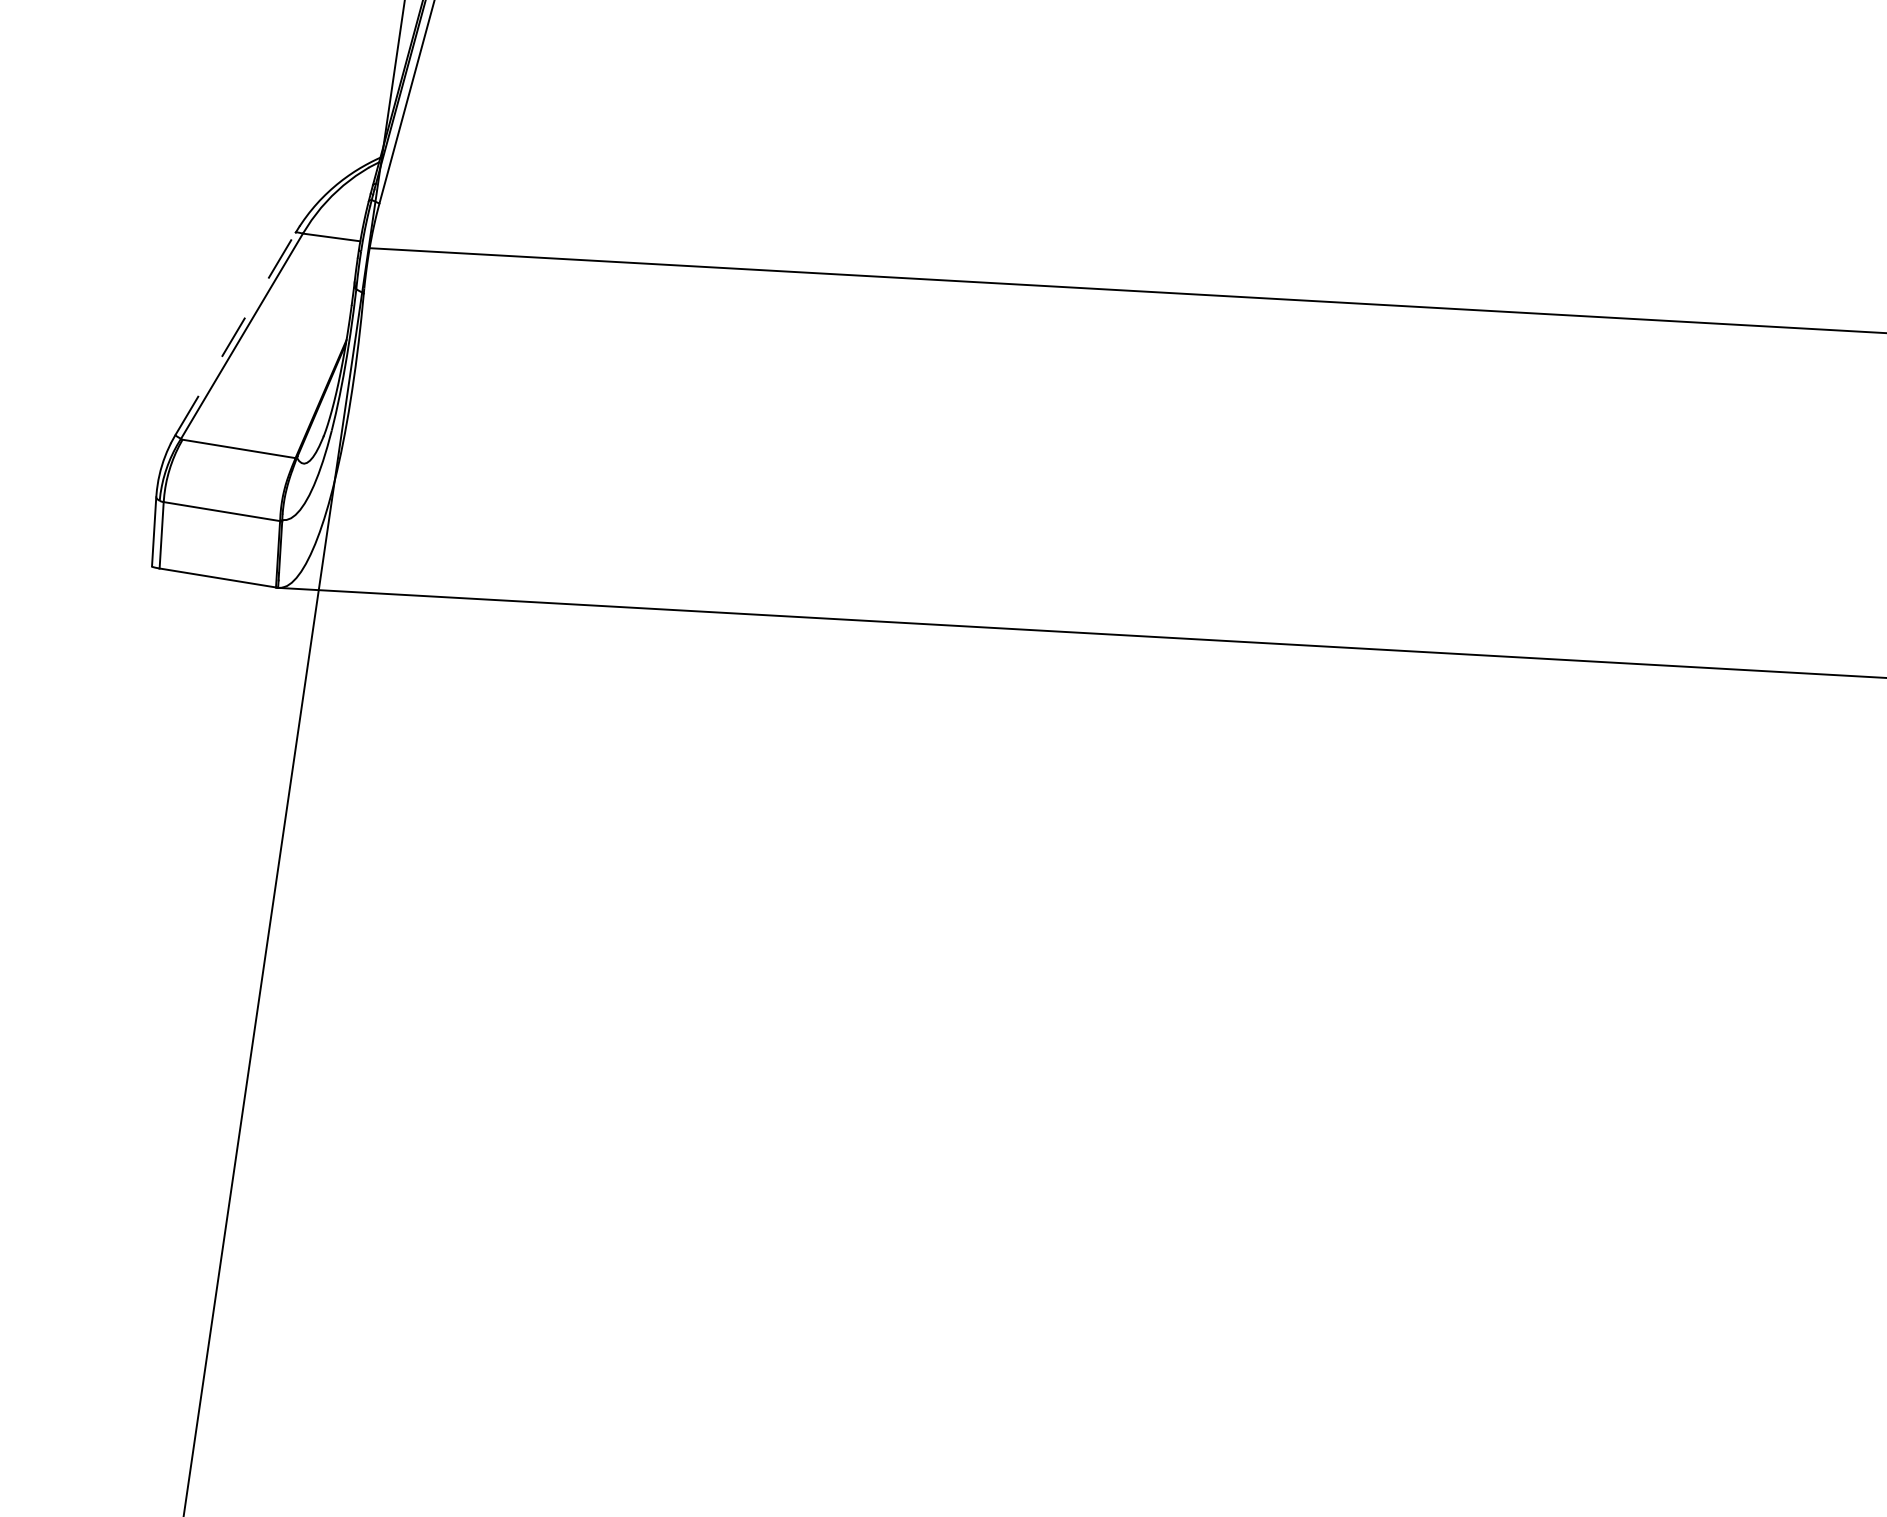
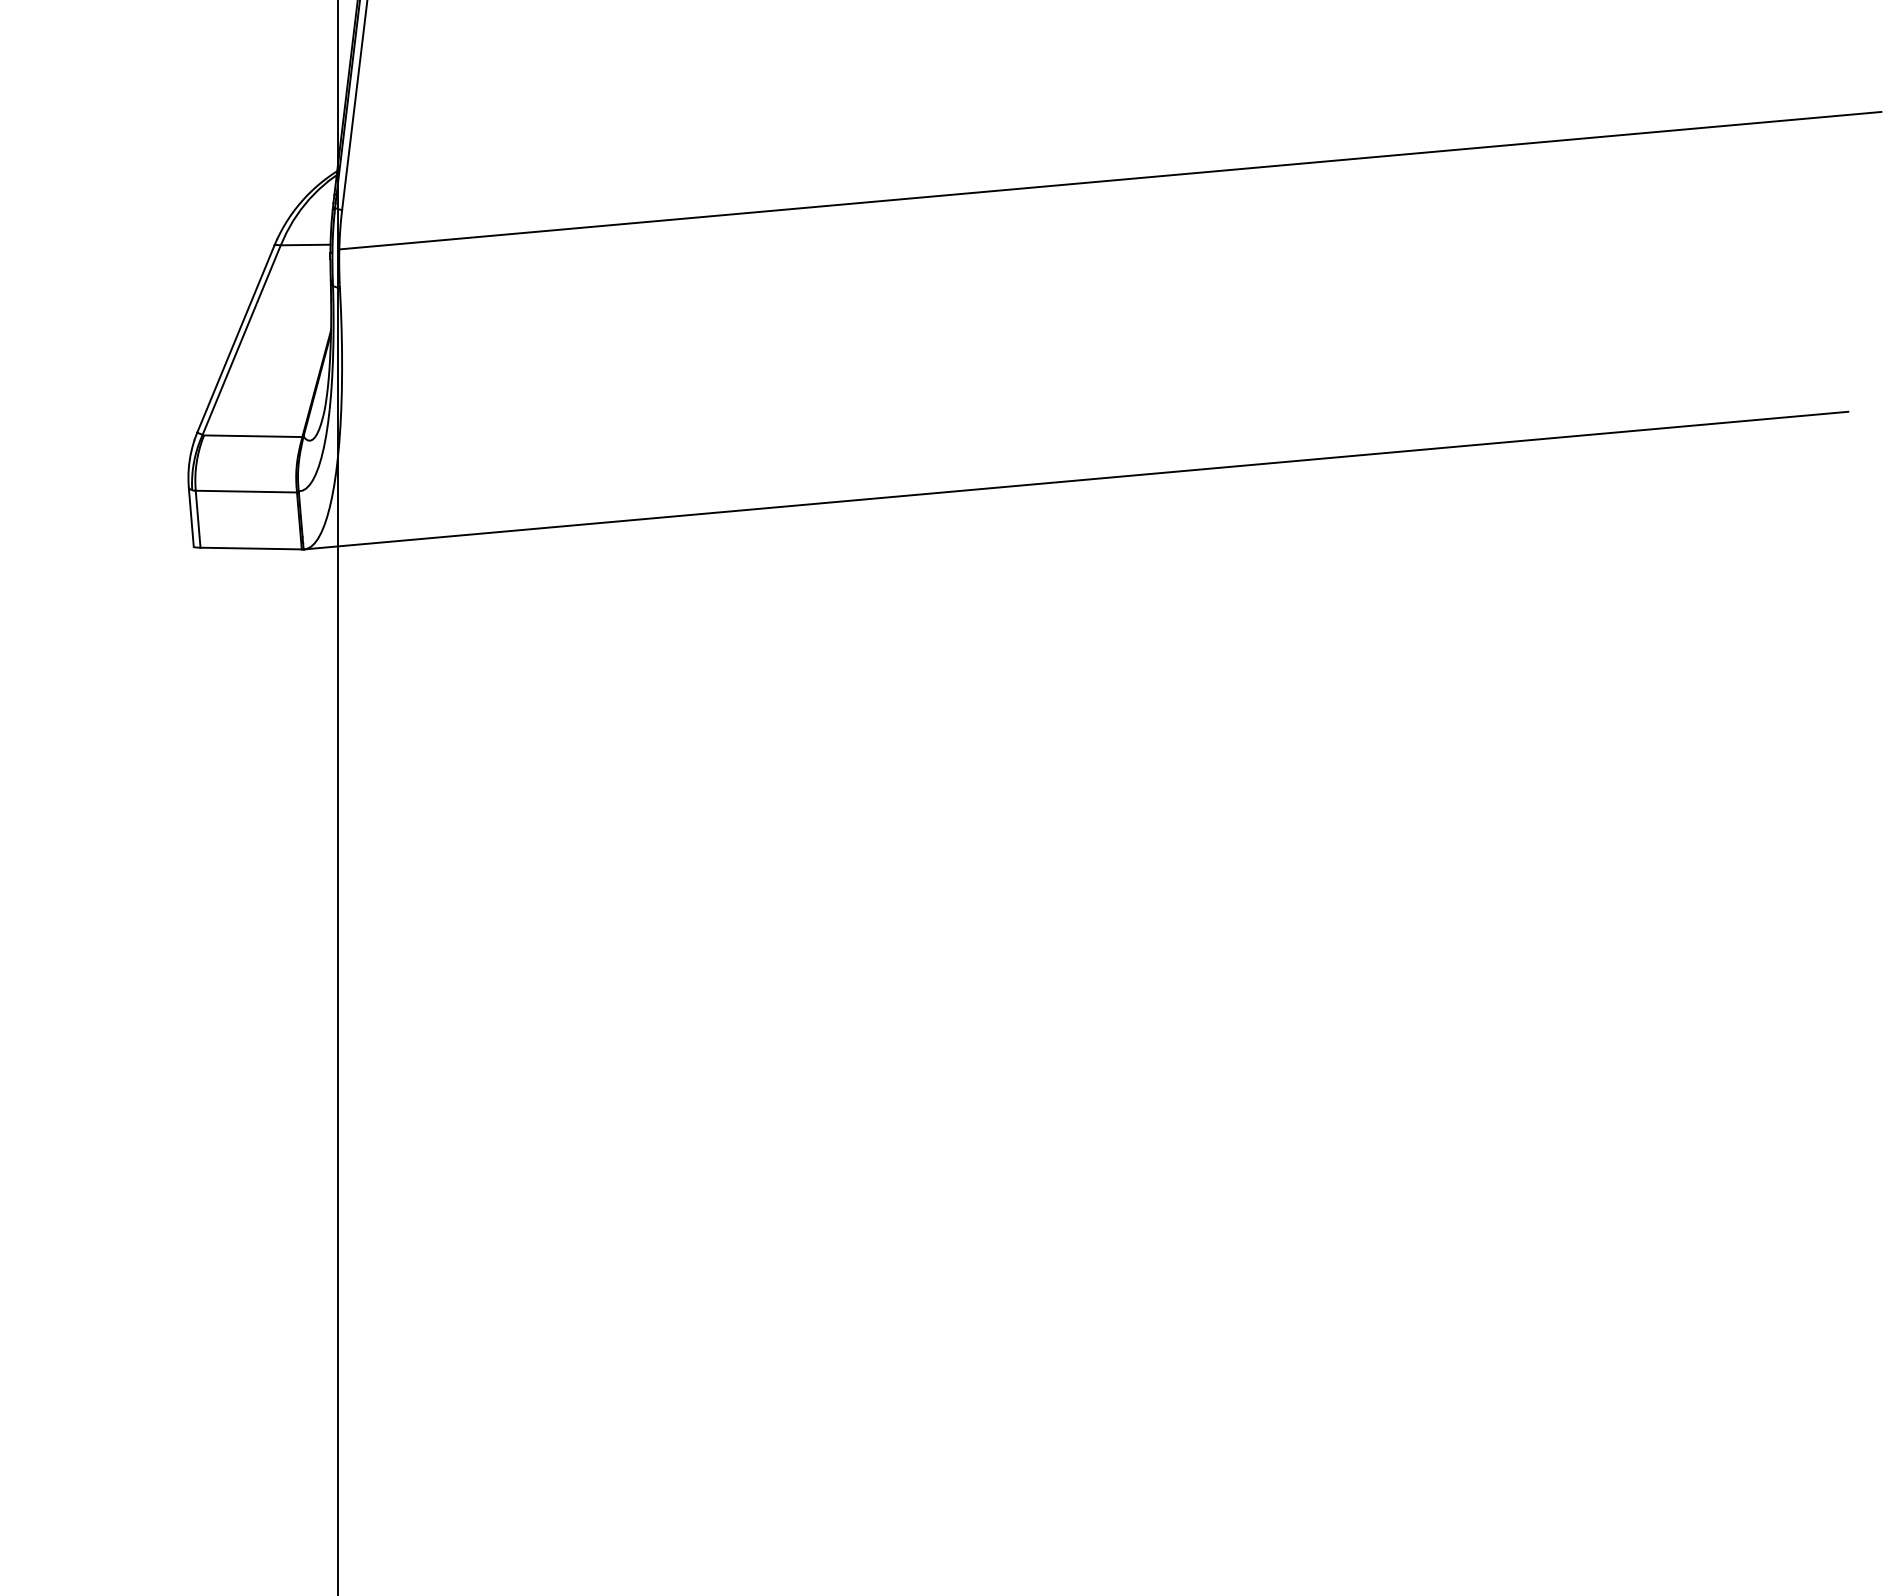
line: (236, 333) -> (236, 338), dashed -> solid

